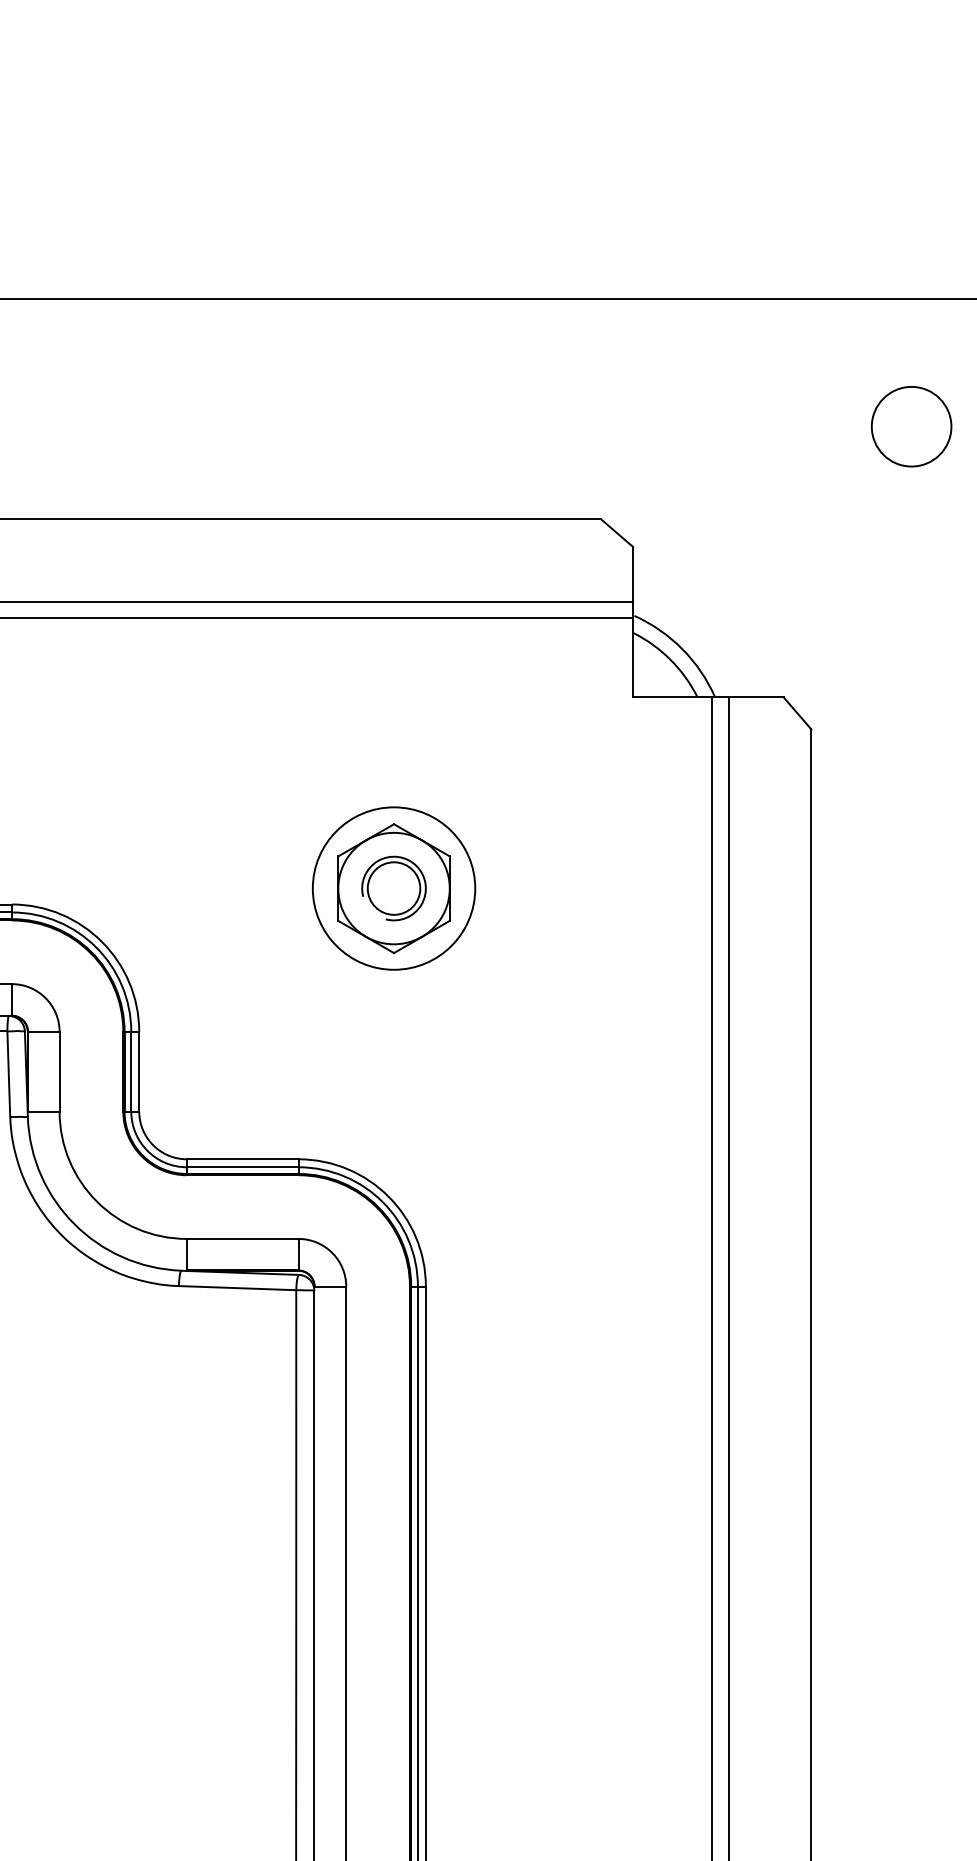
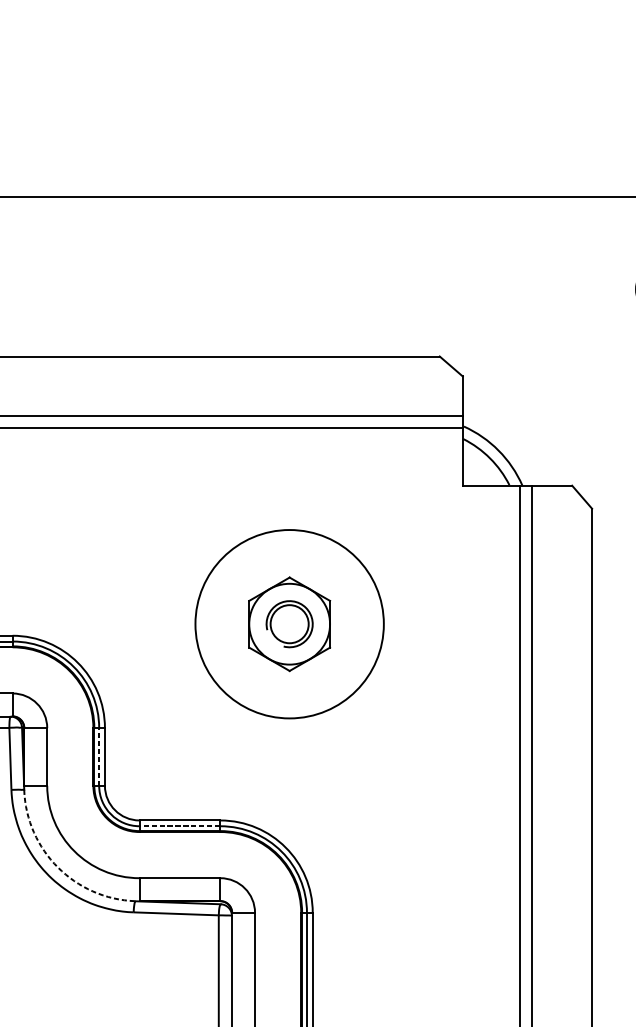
circle: (393, 888) -> (289, 624), size x1.6
line: (131, 1071) -> (99, 756), solid -> dashed
line: (242, 1167) -> (179, 826), solid -> dashed
arc: (74, 1224) -> (58, 867), solid -> dashed

